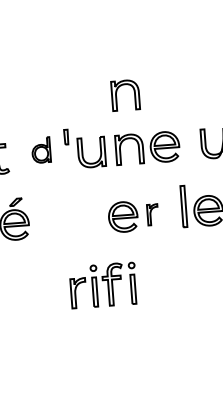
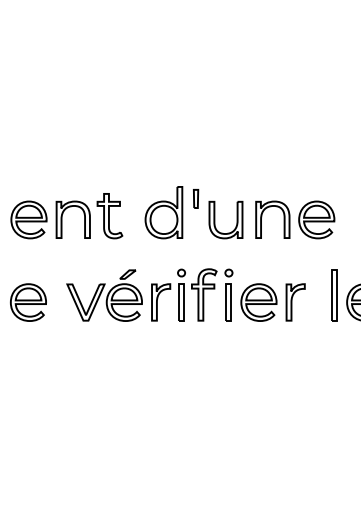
part: (117, 93) -> (262, 149), removed
part: (40, 150) -> (163, 212), size x1.67
part: (152, 214) -> (295, 302), size x1.43
part: (103, 284) -> (192, 294), moved

